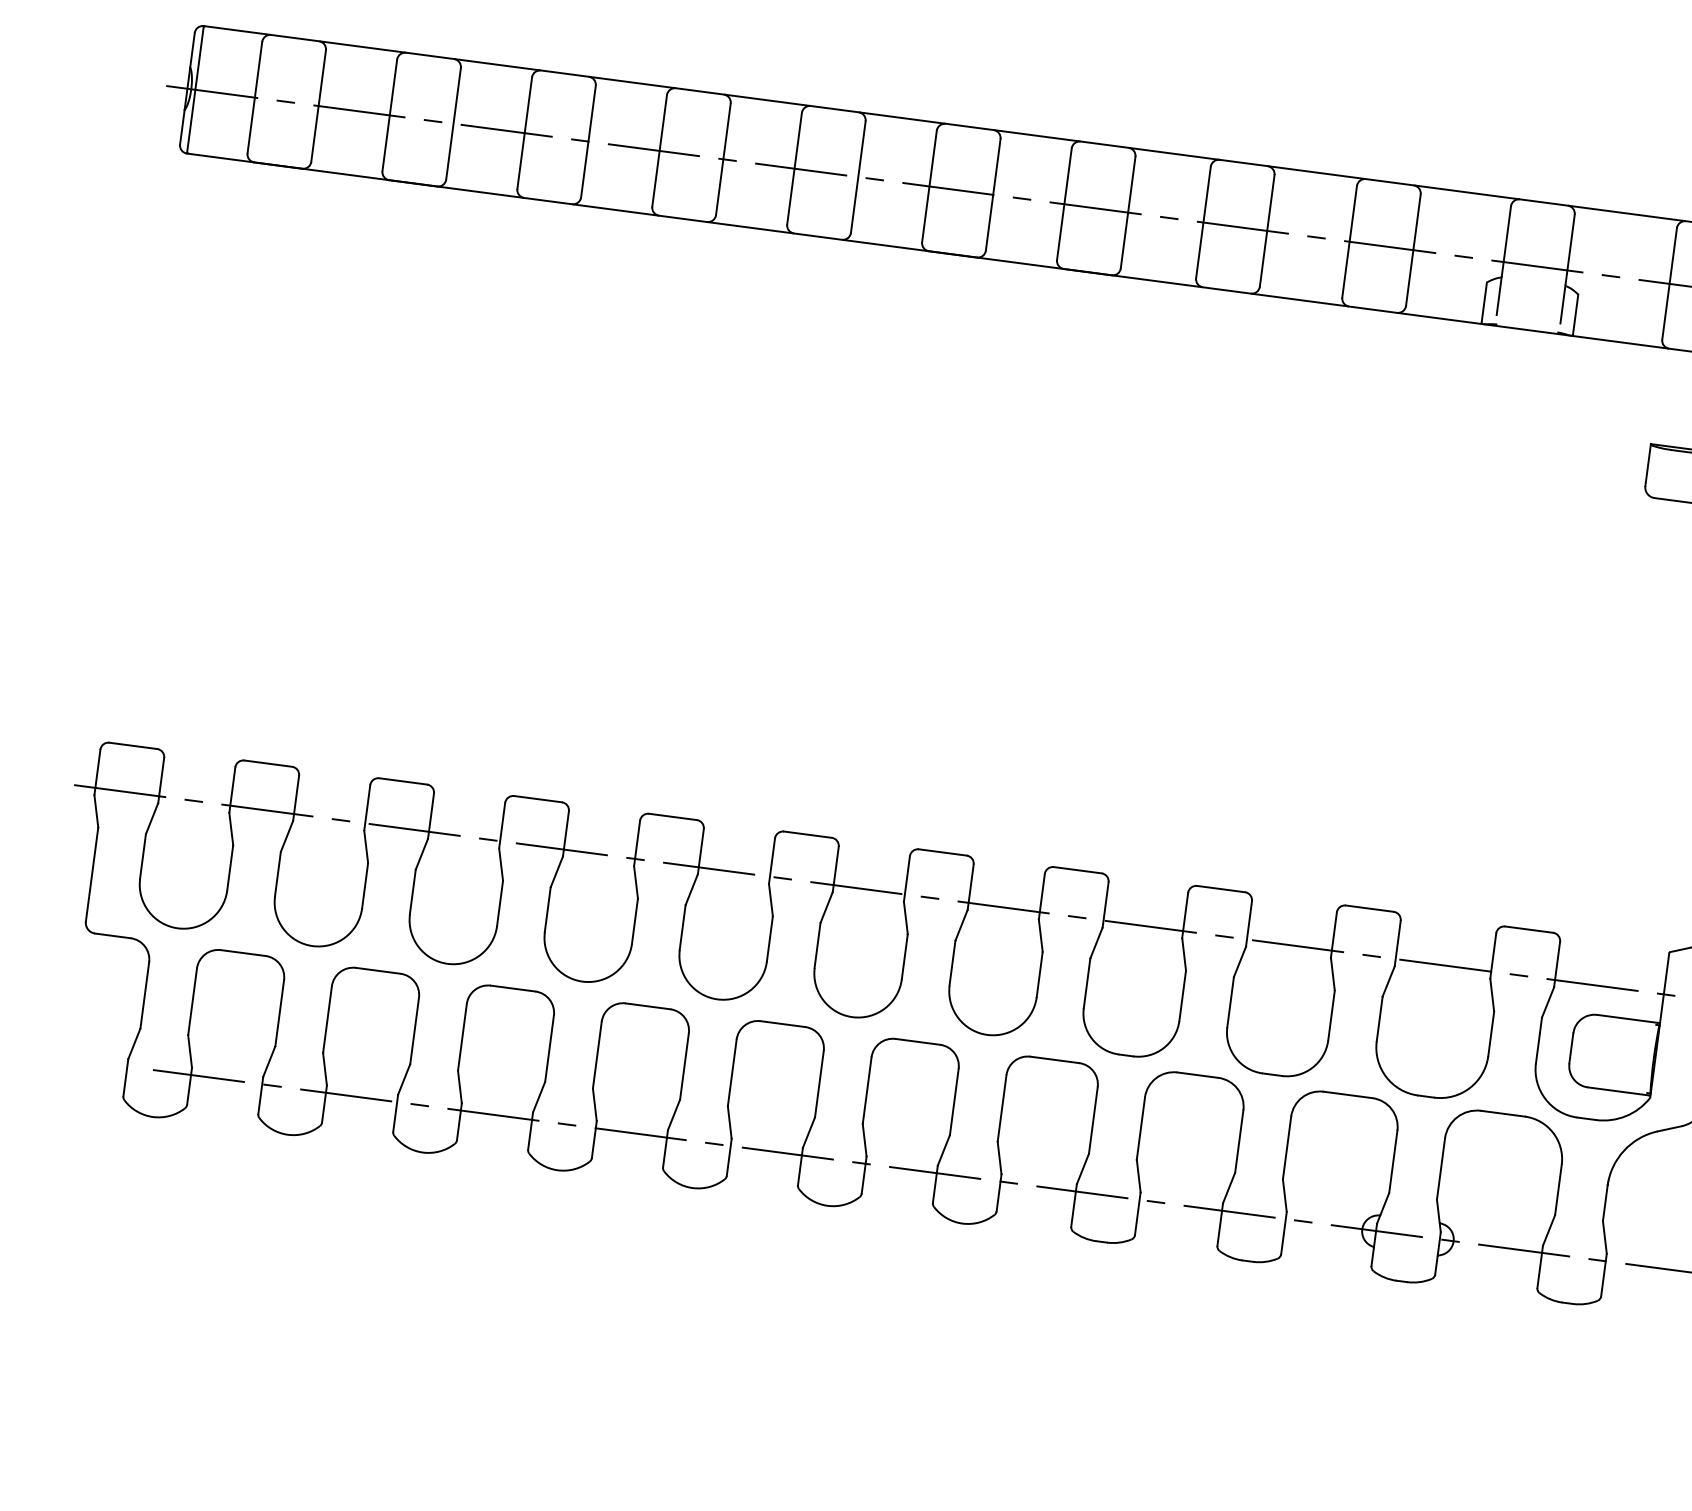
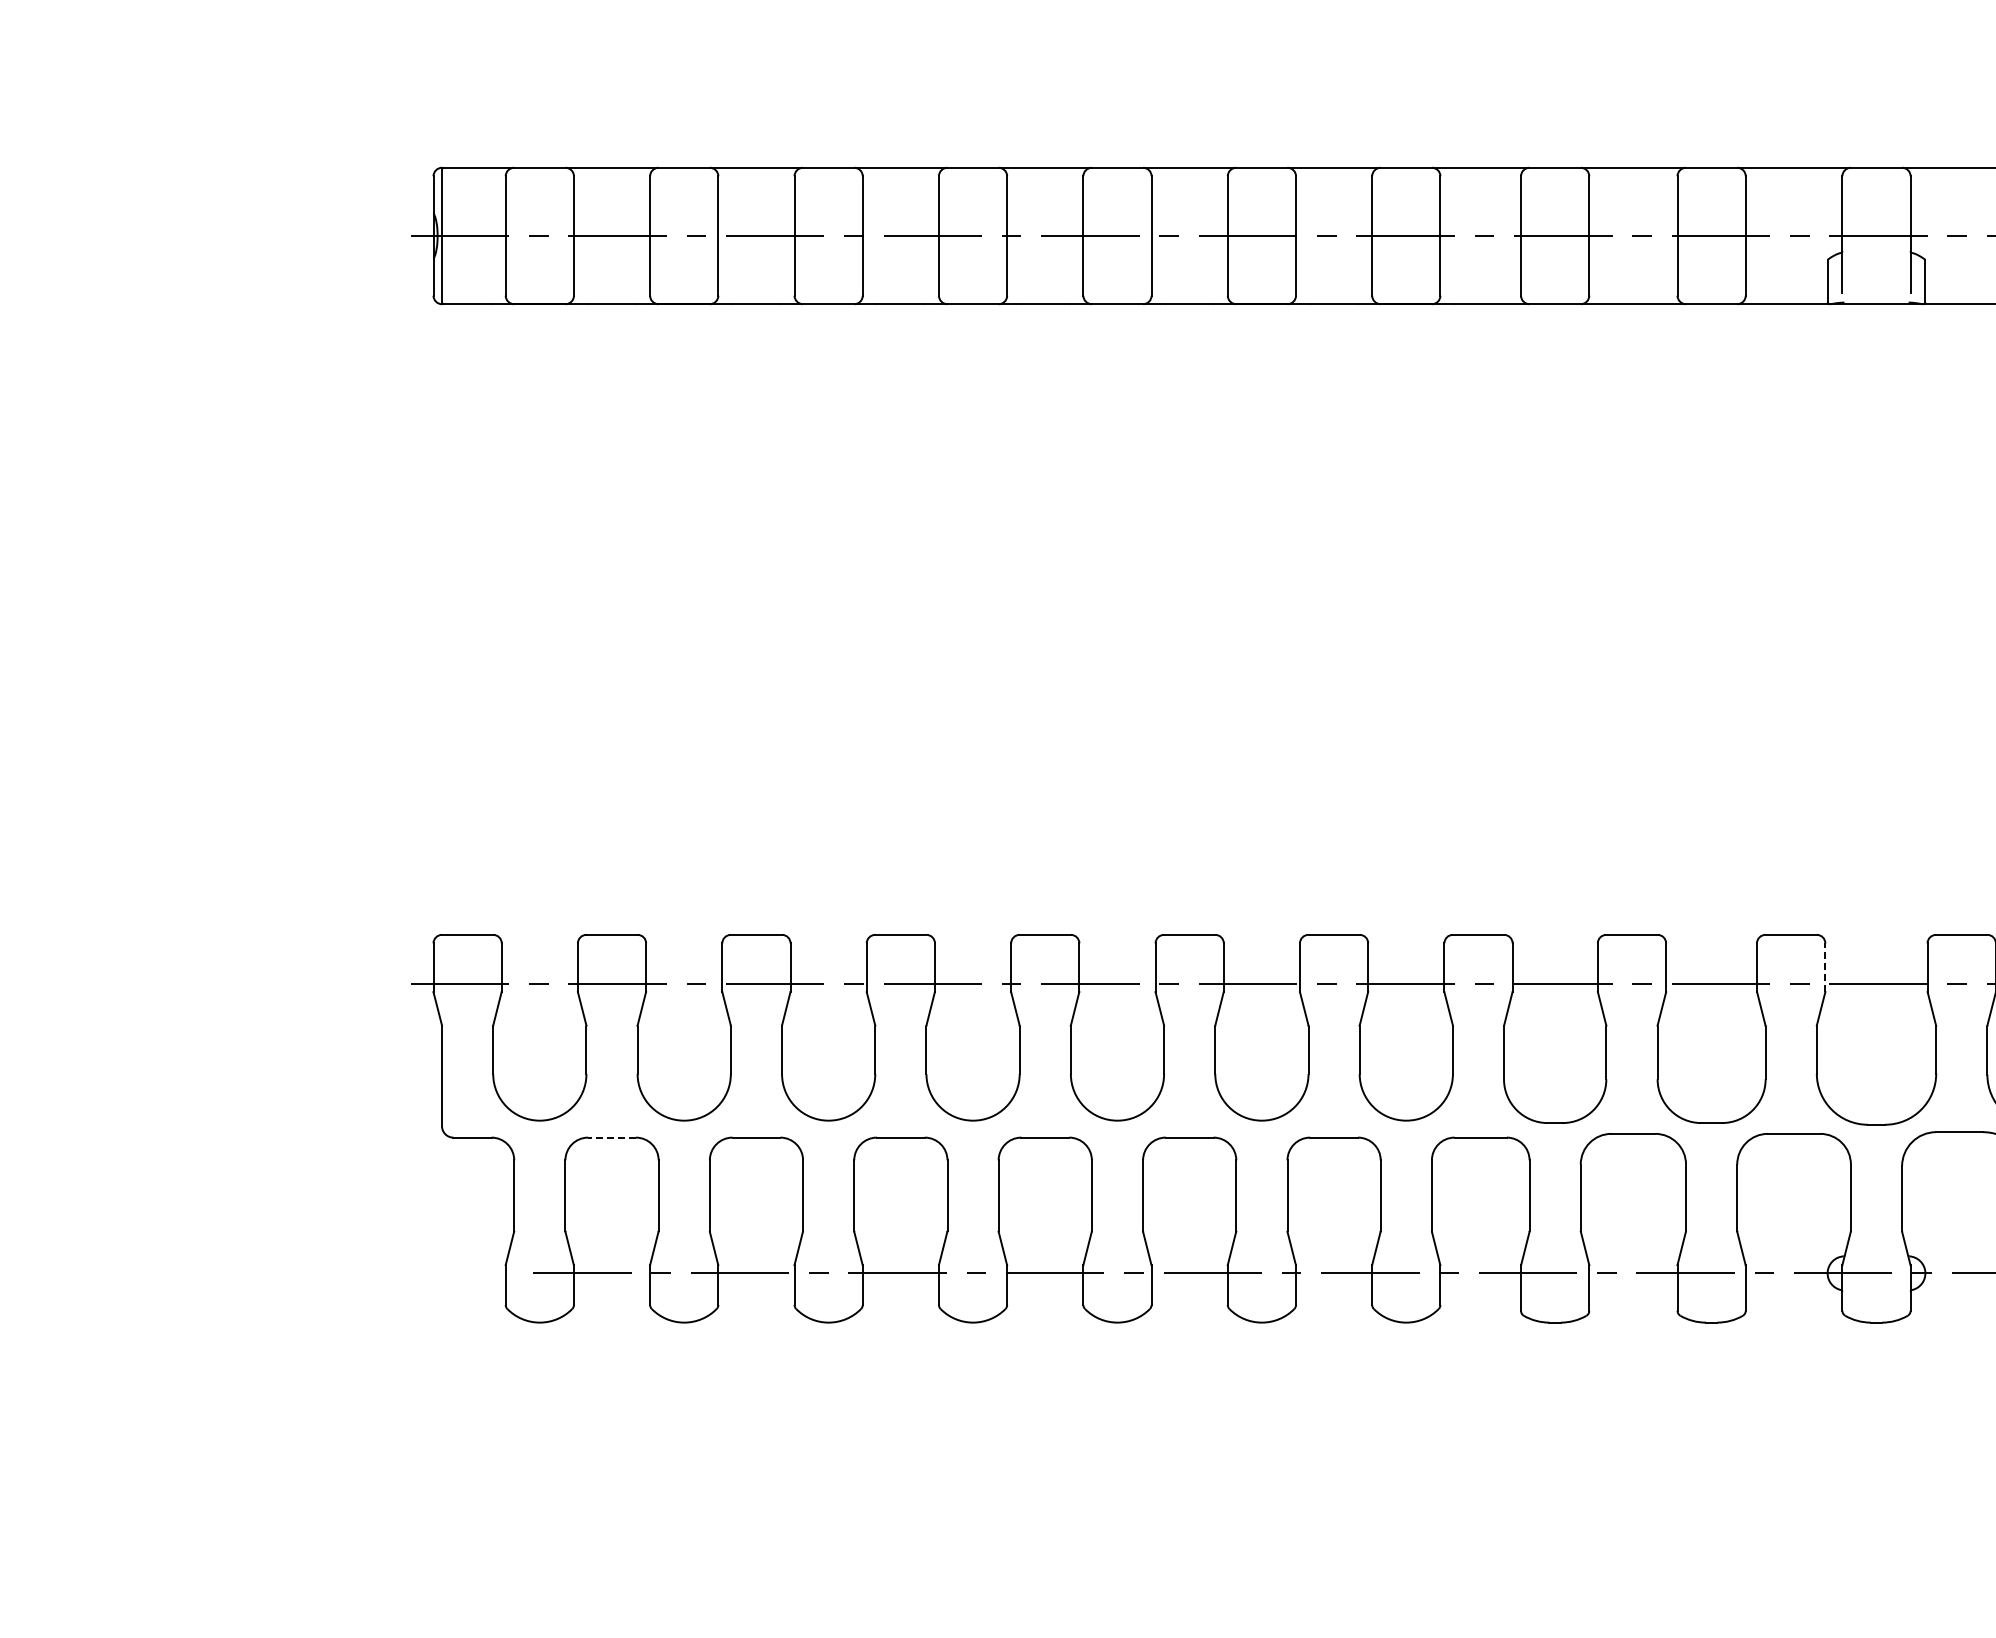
line: (1397, 943) -> (1825, 967), solid -> dashed
line: (243, 953) -> (612, 1137), solid -> dashed

